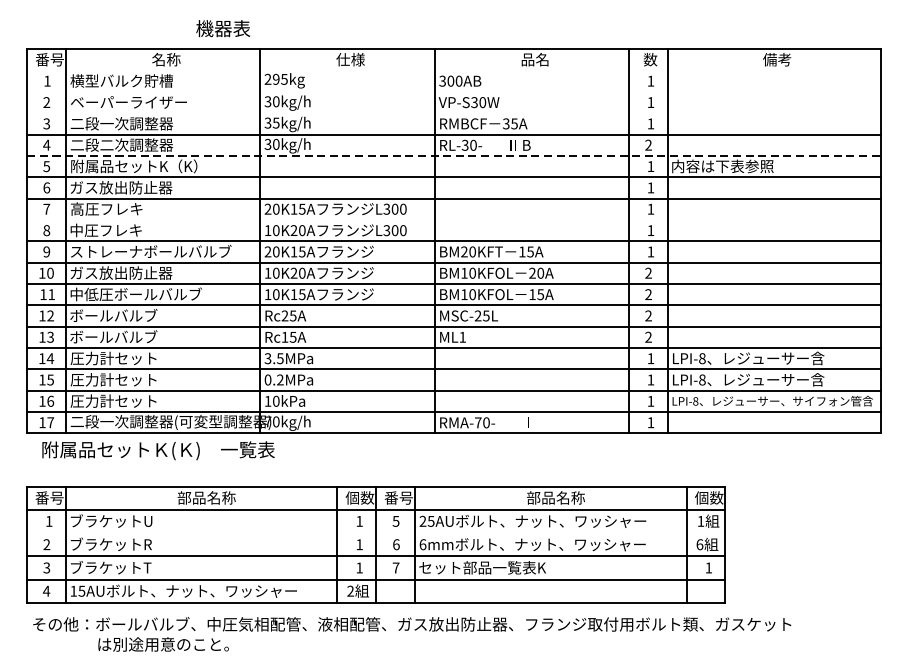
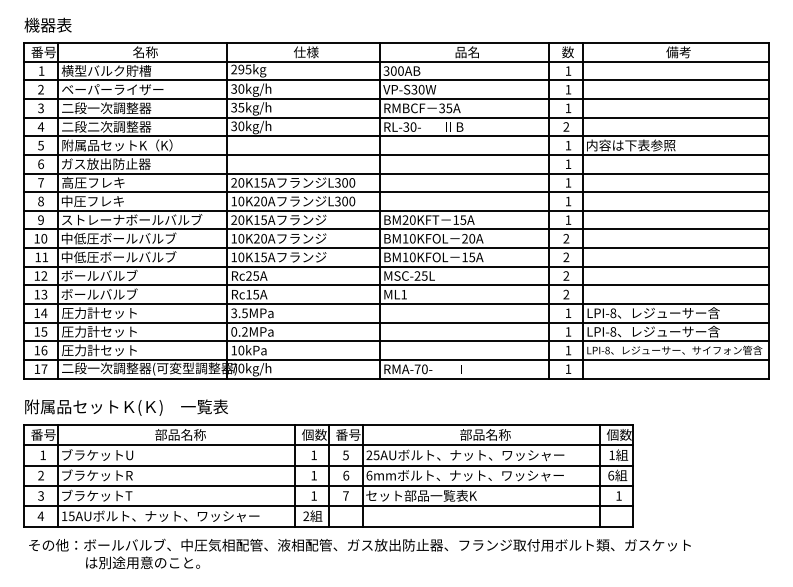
text: (222, 27) -> (47, 24), moved
line: (454, 70) -> (396, 61), added
line: (454, 91) -> (396, 80), added
line: (454, 113) -> (396, 99), added
line: (454, 156) -> (396, 136), dashed -> solid
line: (454, 220) -> (396, 192), added
text: (136, 272) -> (119, 238), ガス放出防止器 -> 中低圧ボールバルブ
text: (158, 450) -> (126, 407), moved
line: (376, 533) -> (328, 465), added

